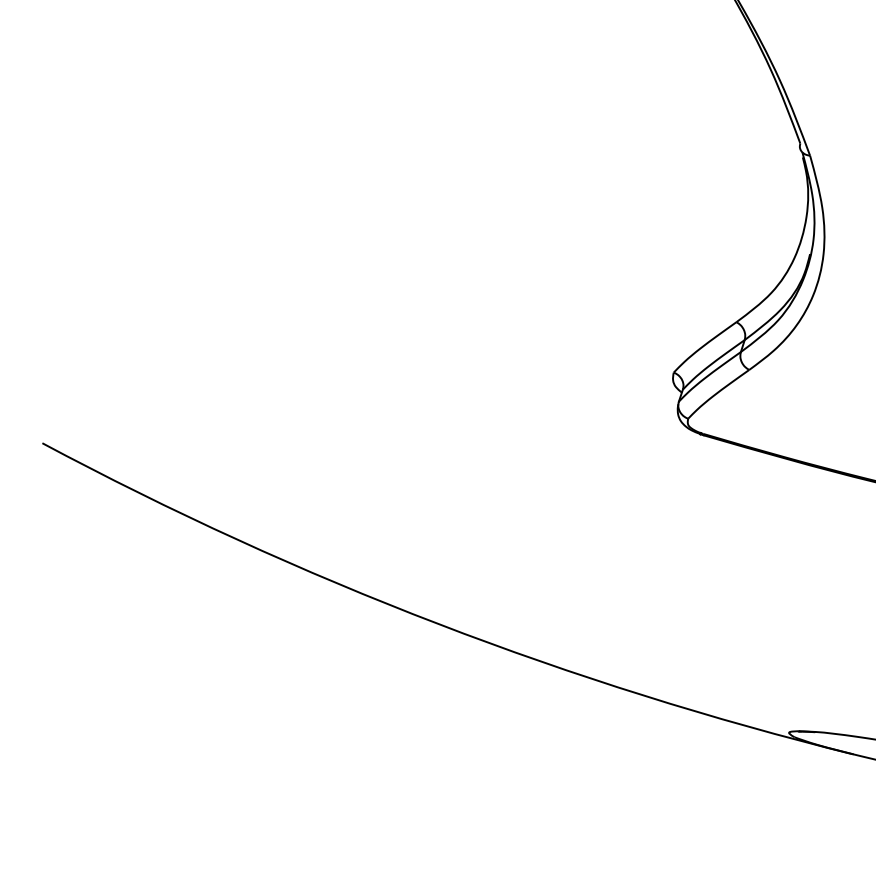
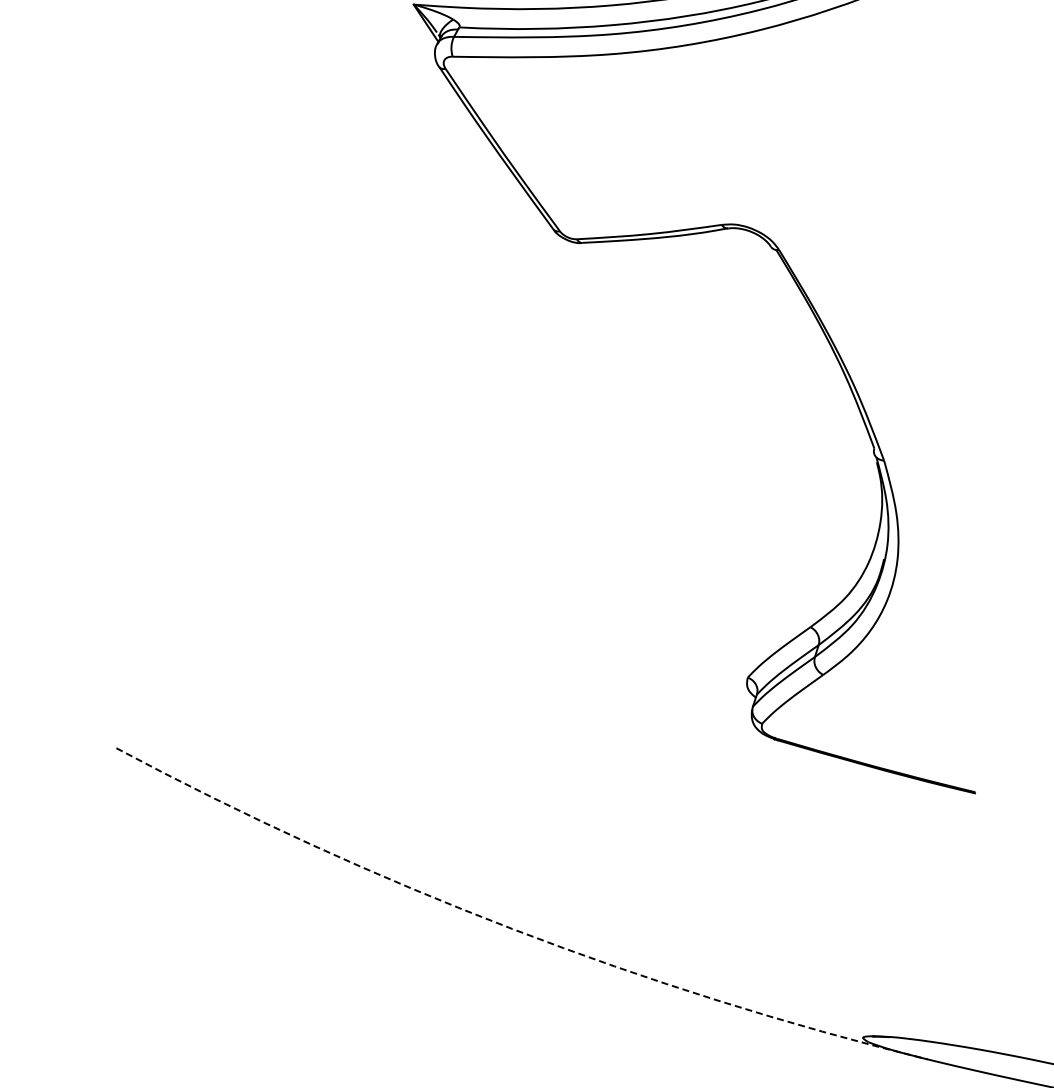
arc: (438, 623) -> (512, 928), solid -> dashed

